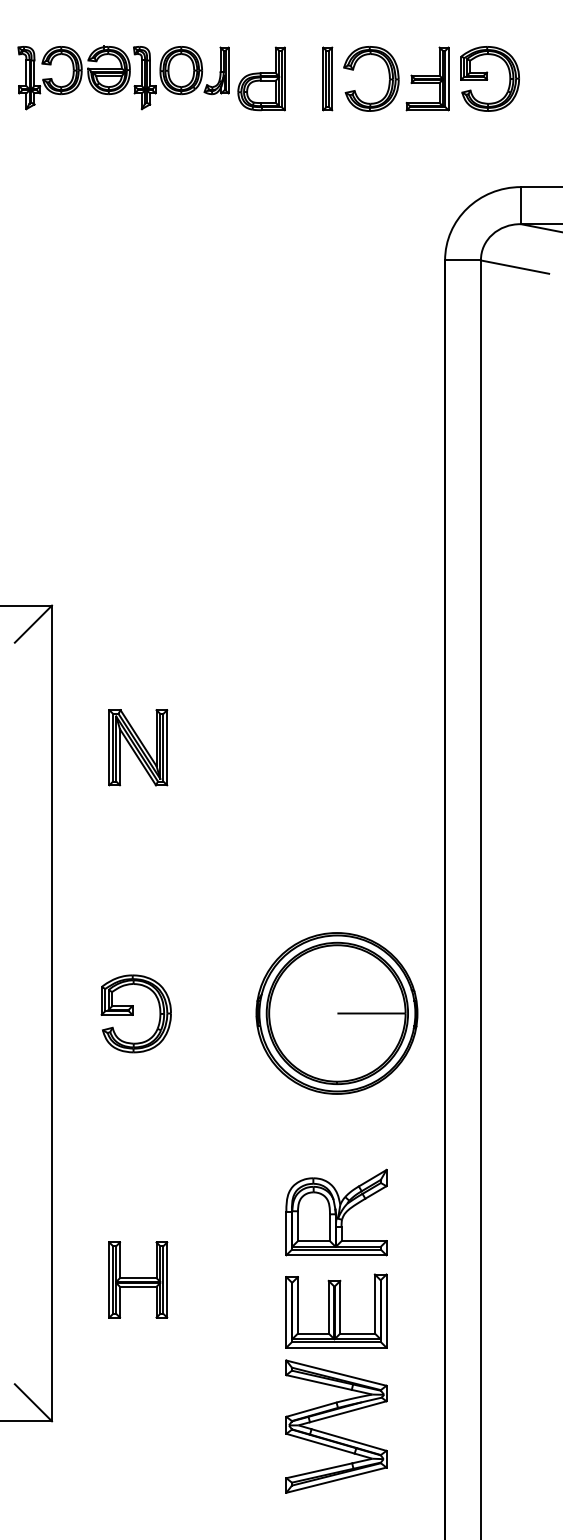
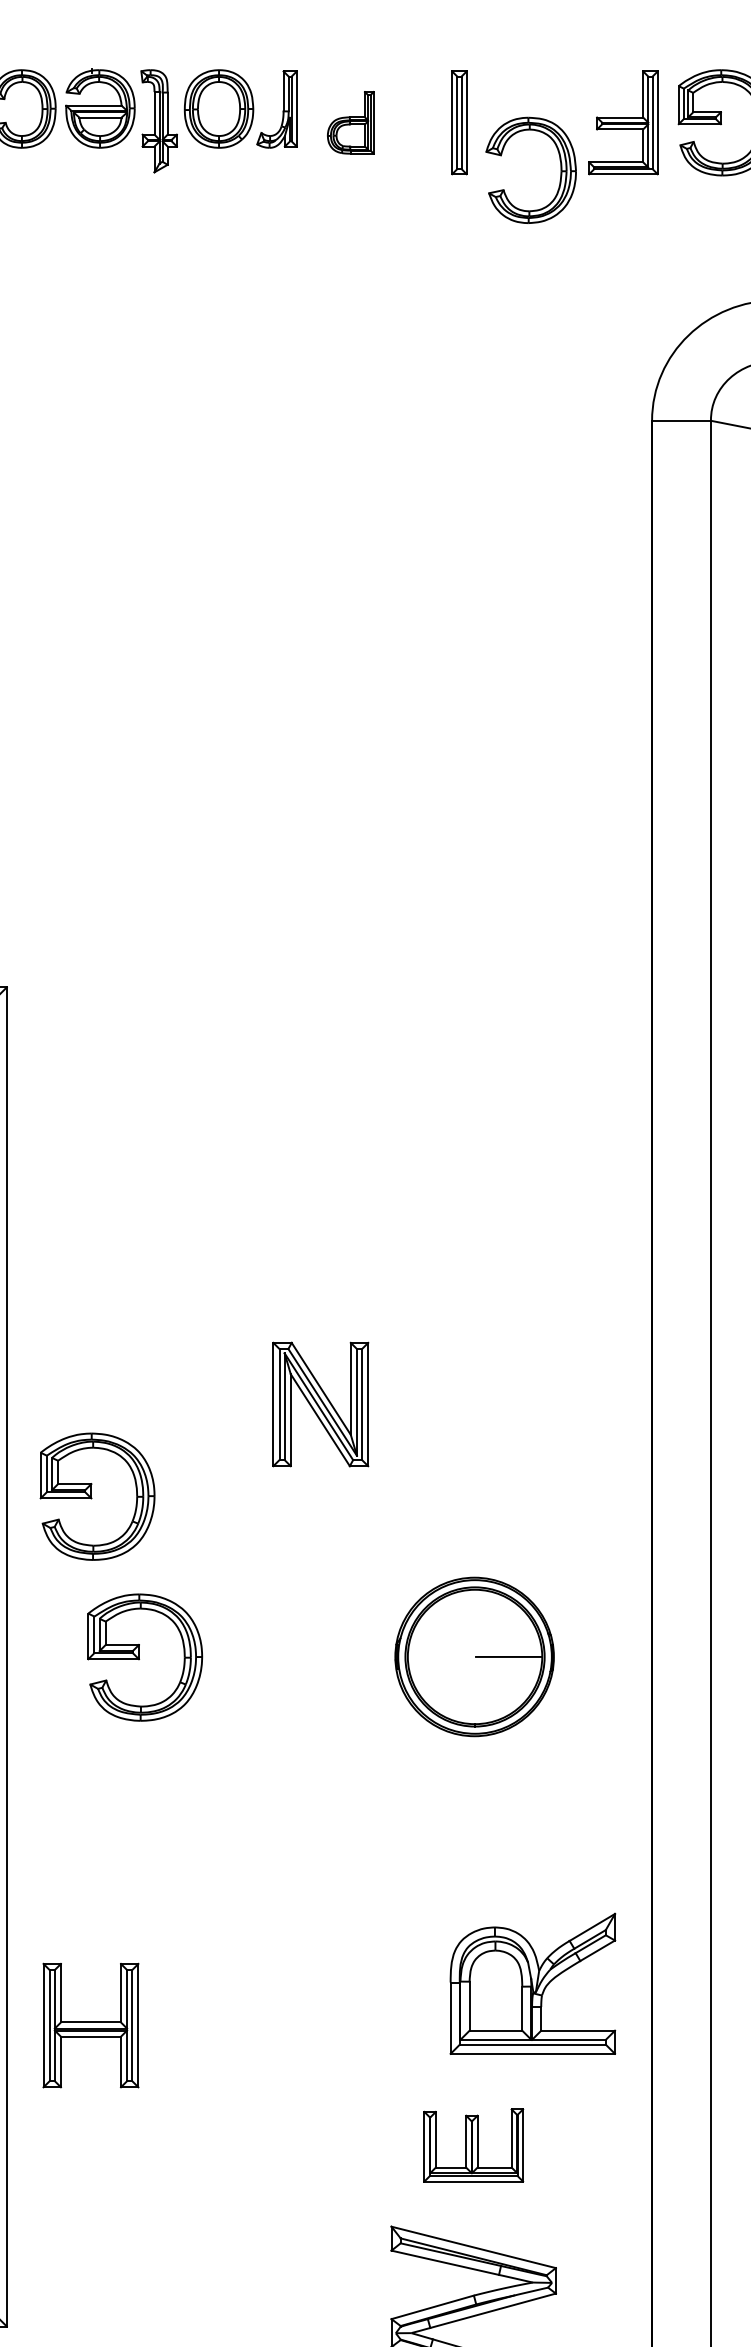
part: (388, 75) -> (559, 164), moved
part: (261, 78) -> (350, 122), size x0.6
part: (138, 747) -> (321, 1404), moved
part: (106, 915) -> (96, 1496), added
part: (336, 1013) -> (473, 1656), size x0.6
part: (336, 1212) -> (532, 1983), moved
part: (138, 1279) -> (91, 2024), moved
part: (336, 1310) -> (473, 2144), size x0.6

